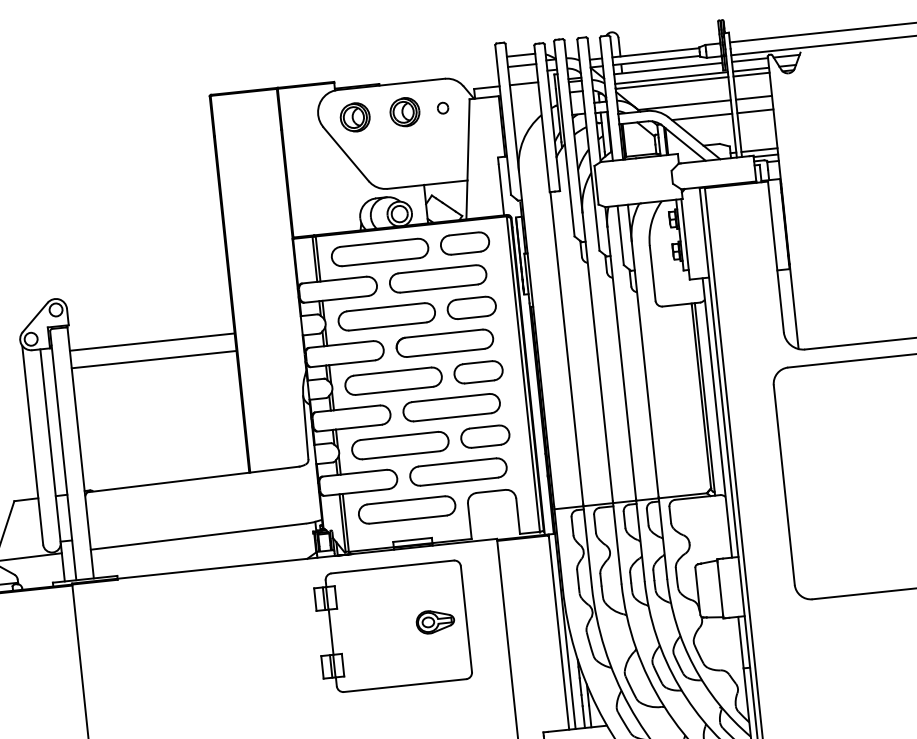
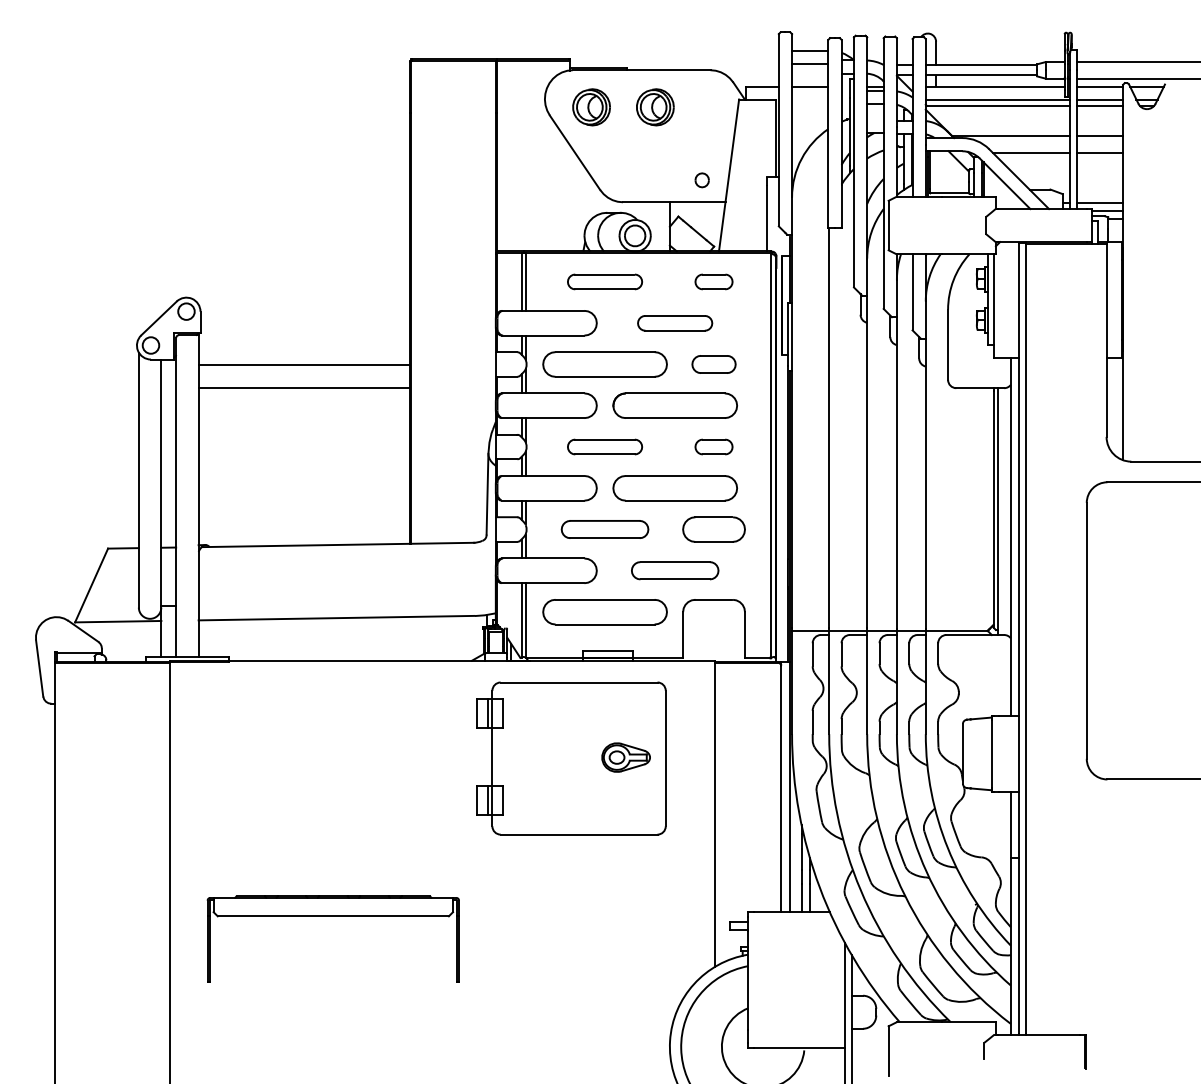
part: (442, 108) -> (701, 180), moved
part: (464, 243) -> (713, 281), size x0.6
part: (379, 252) -> (604, 281), size x0.6
part: (437, 279) -> (674, 323), size x0.6
part: (471, 307) -> (713, 364), size x0.7
part: (478, 371) -> (713, 446), size x0.6
part: (393, 380) -> (604, 446), size x0.6
part: (399, 445) -> (604, 529), size x0.7
part: (457, 471) -> (674, 570), size x0.7

